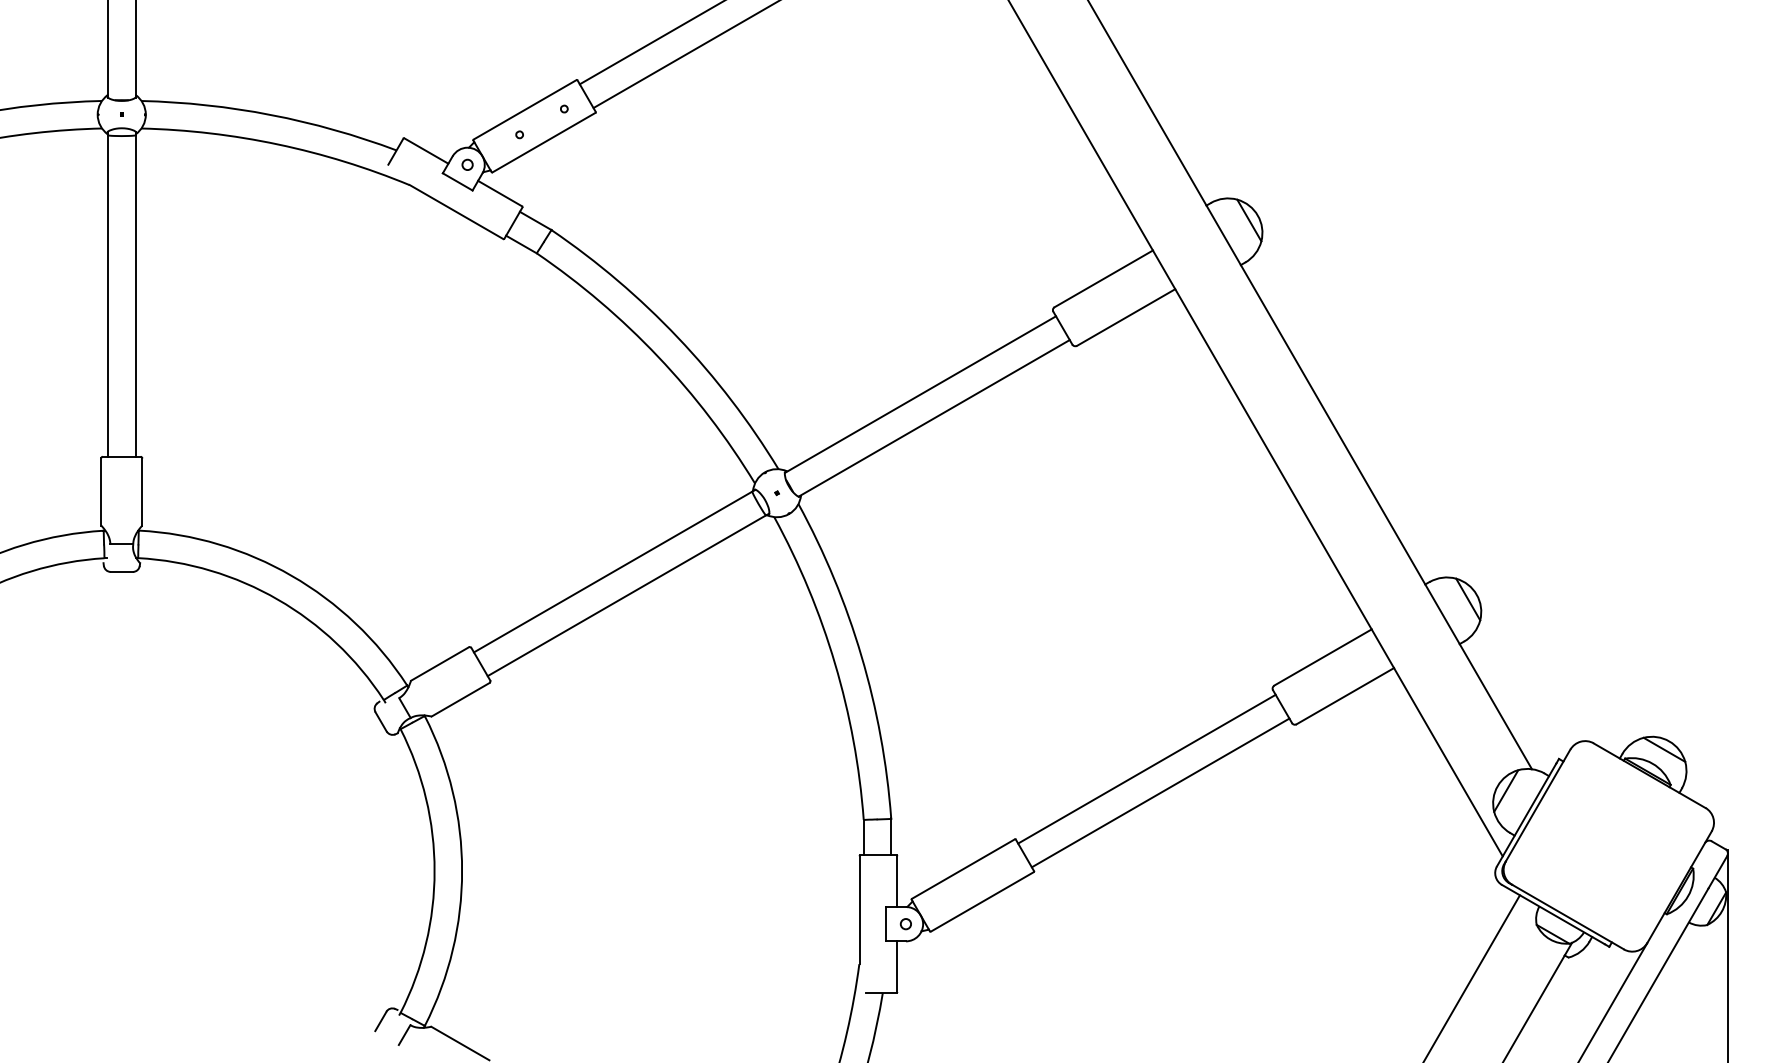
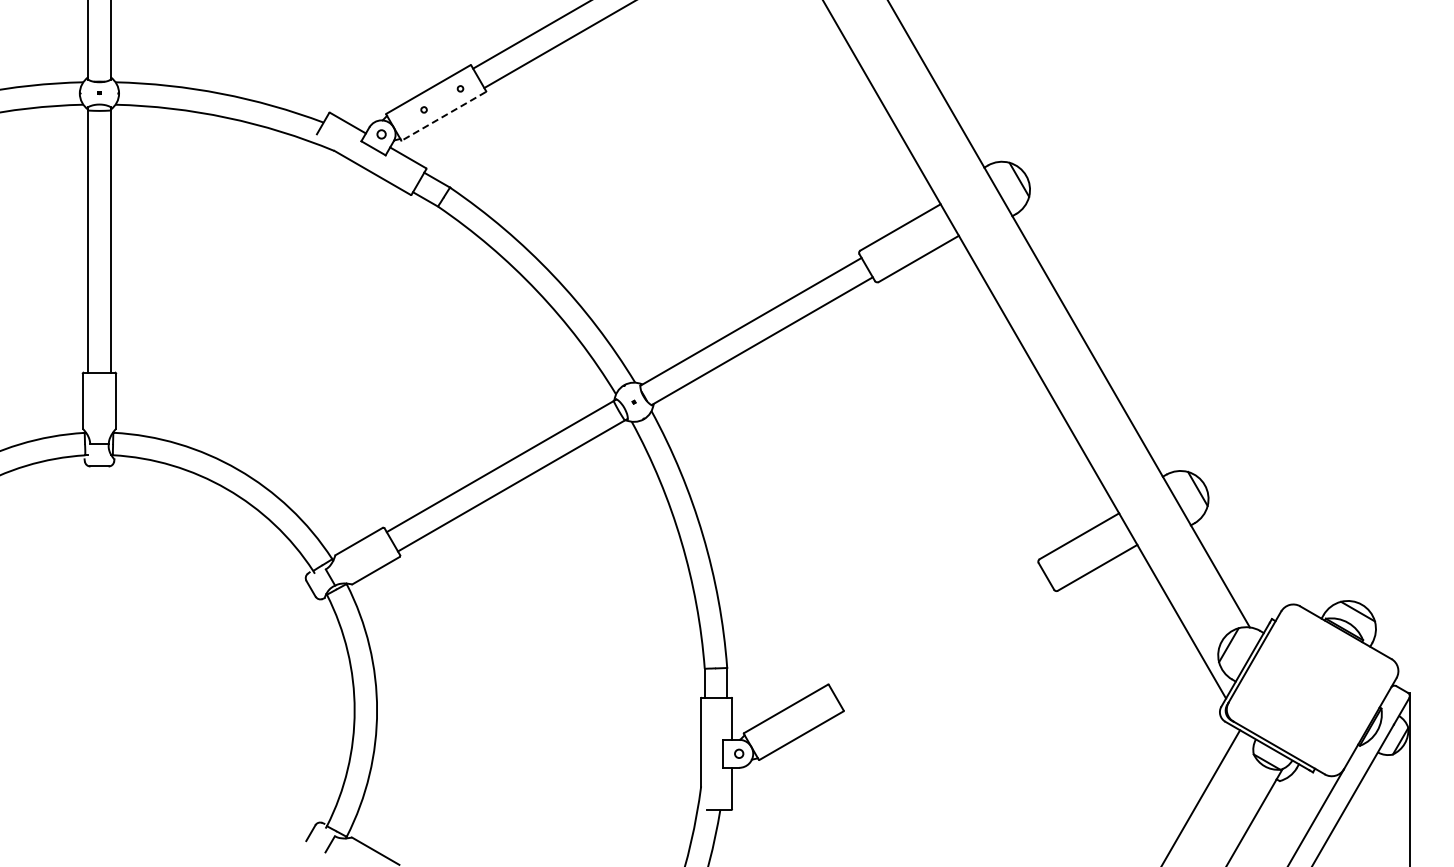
line: (543, 142) -> (443, 116), solid -> dashed
line: (1146, 769) -> (935, 627), removed
line: (1160, 792) -> (946, 646), removed

